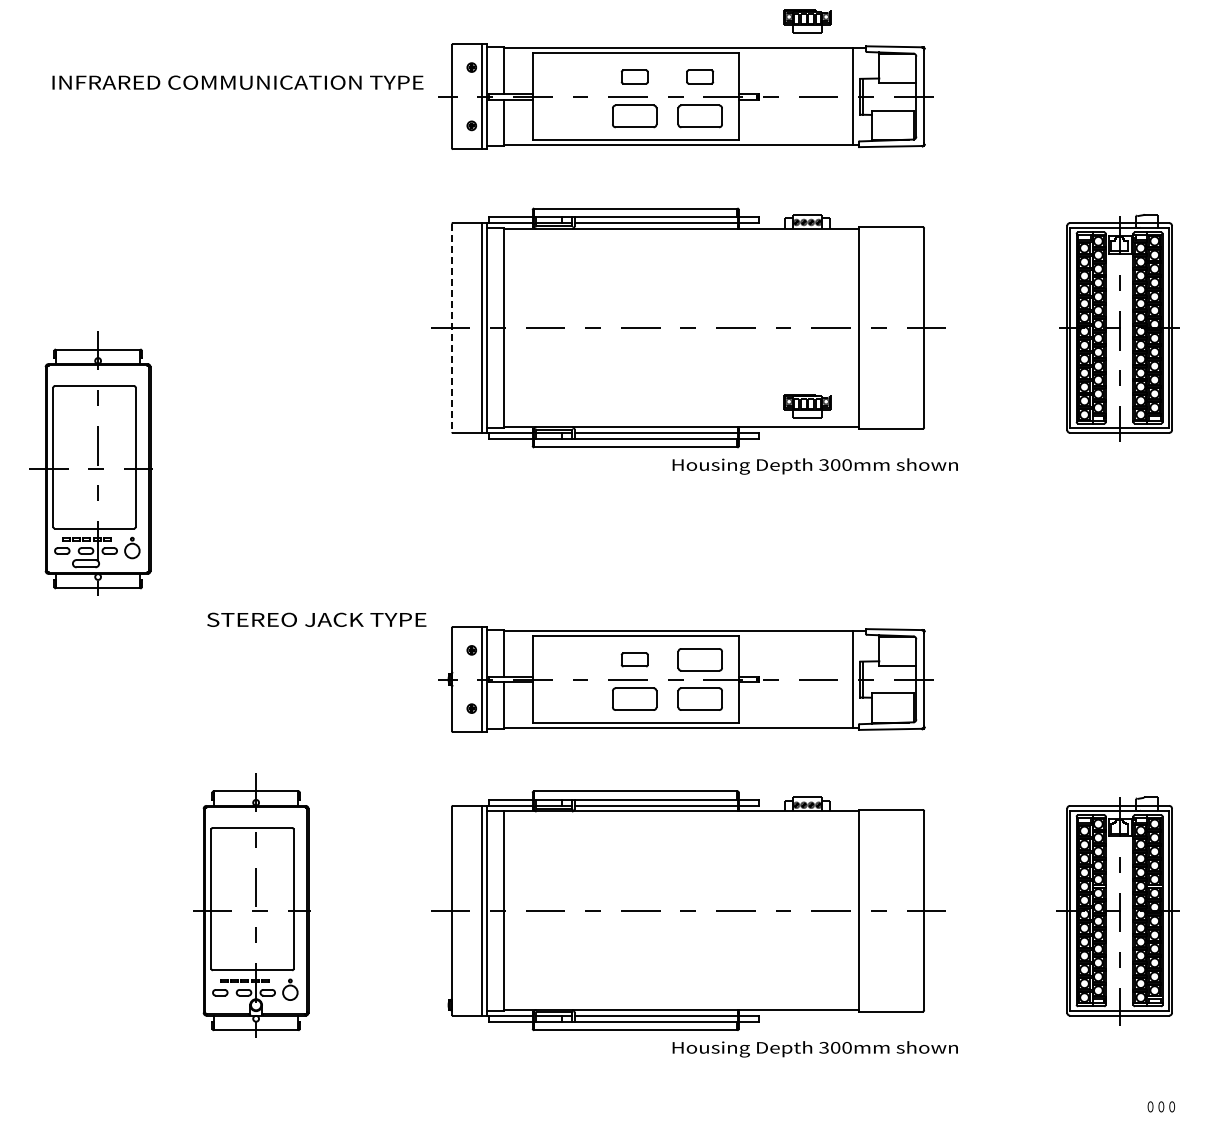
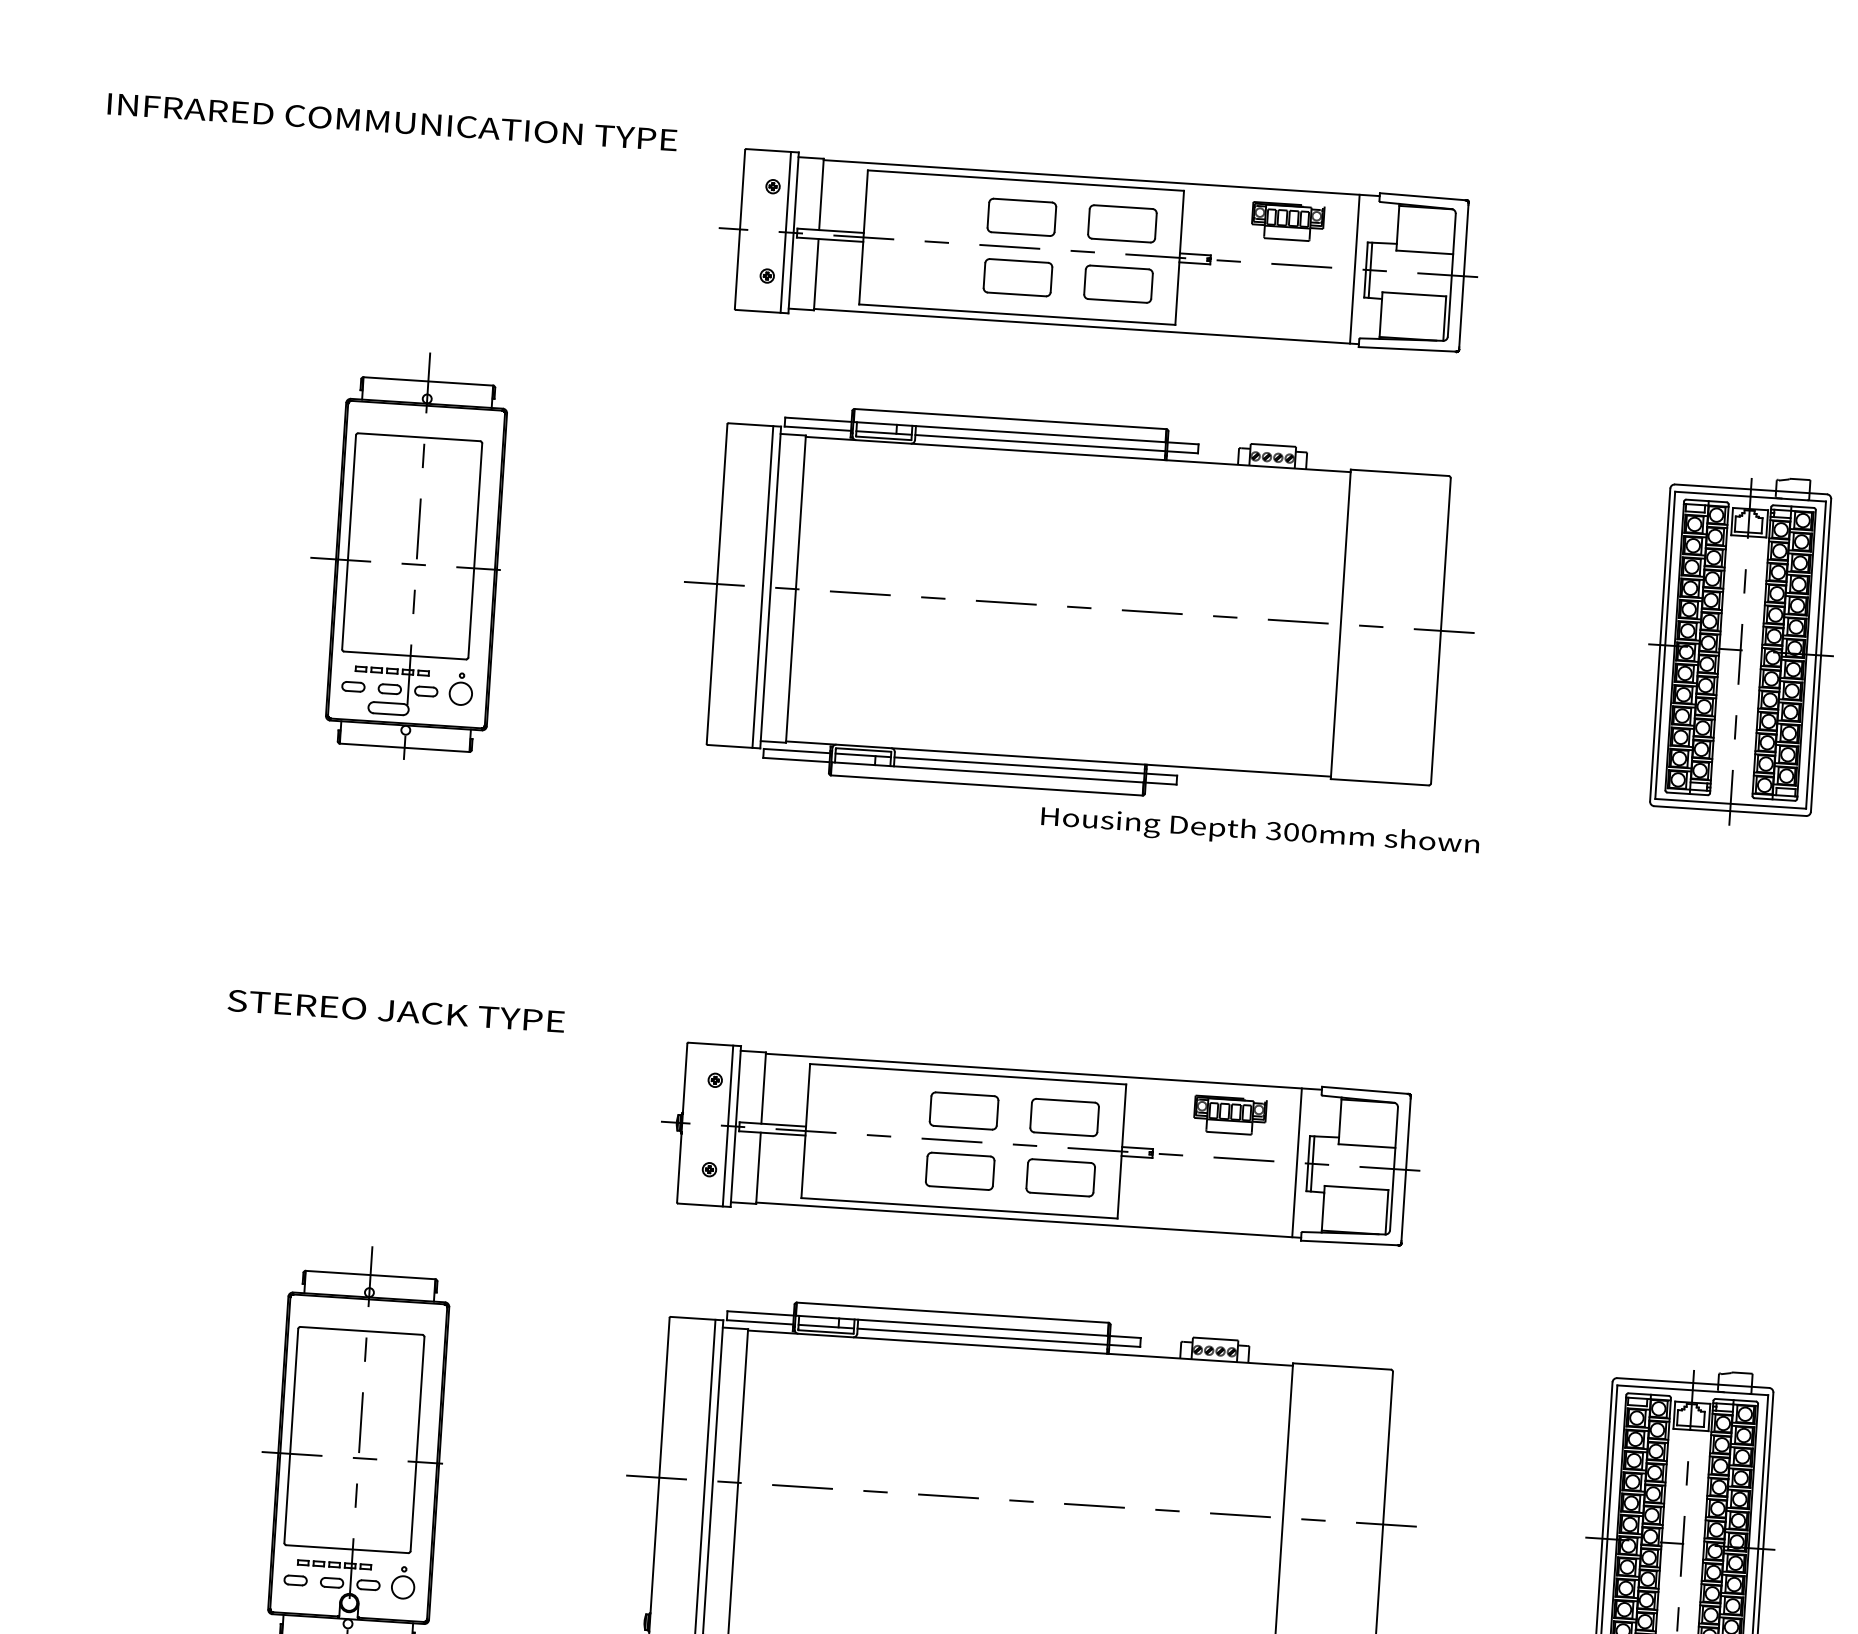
part: (807, 21) -> (1287, 221), moved
part: (634, 76) -> (1021, 216), size x1.67
part: (699, 76) -> (1121, 222), size x1.67
text: (237, 82) -> (391, 121), moved
line: (452, 328) -> (717, 584), dashed -> solid
part: (807, 406) -> (1229, 1115), moved
part: (90, 463) -> (405, 555), moved
text: (316, 619) -> (395, 1010), moved
part: (634, 659) -> (963, 1110), size x1.67

